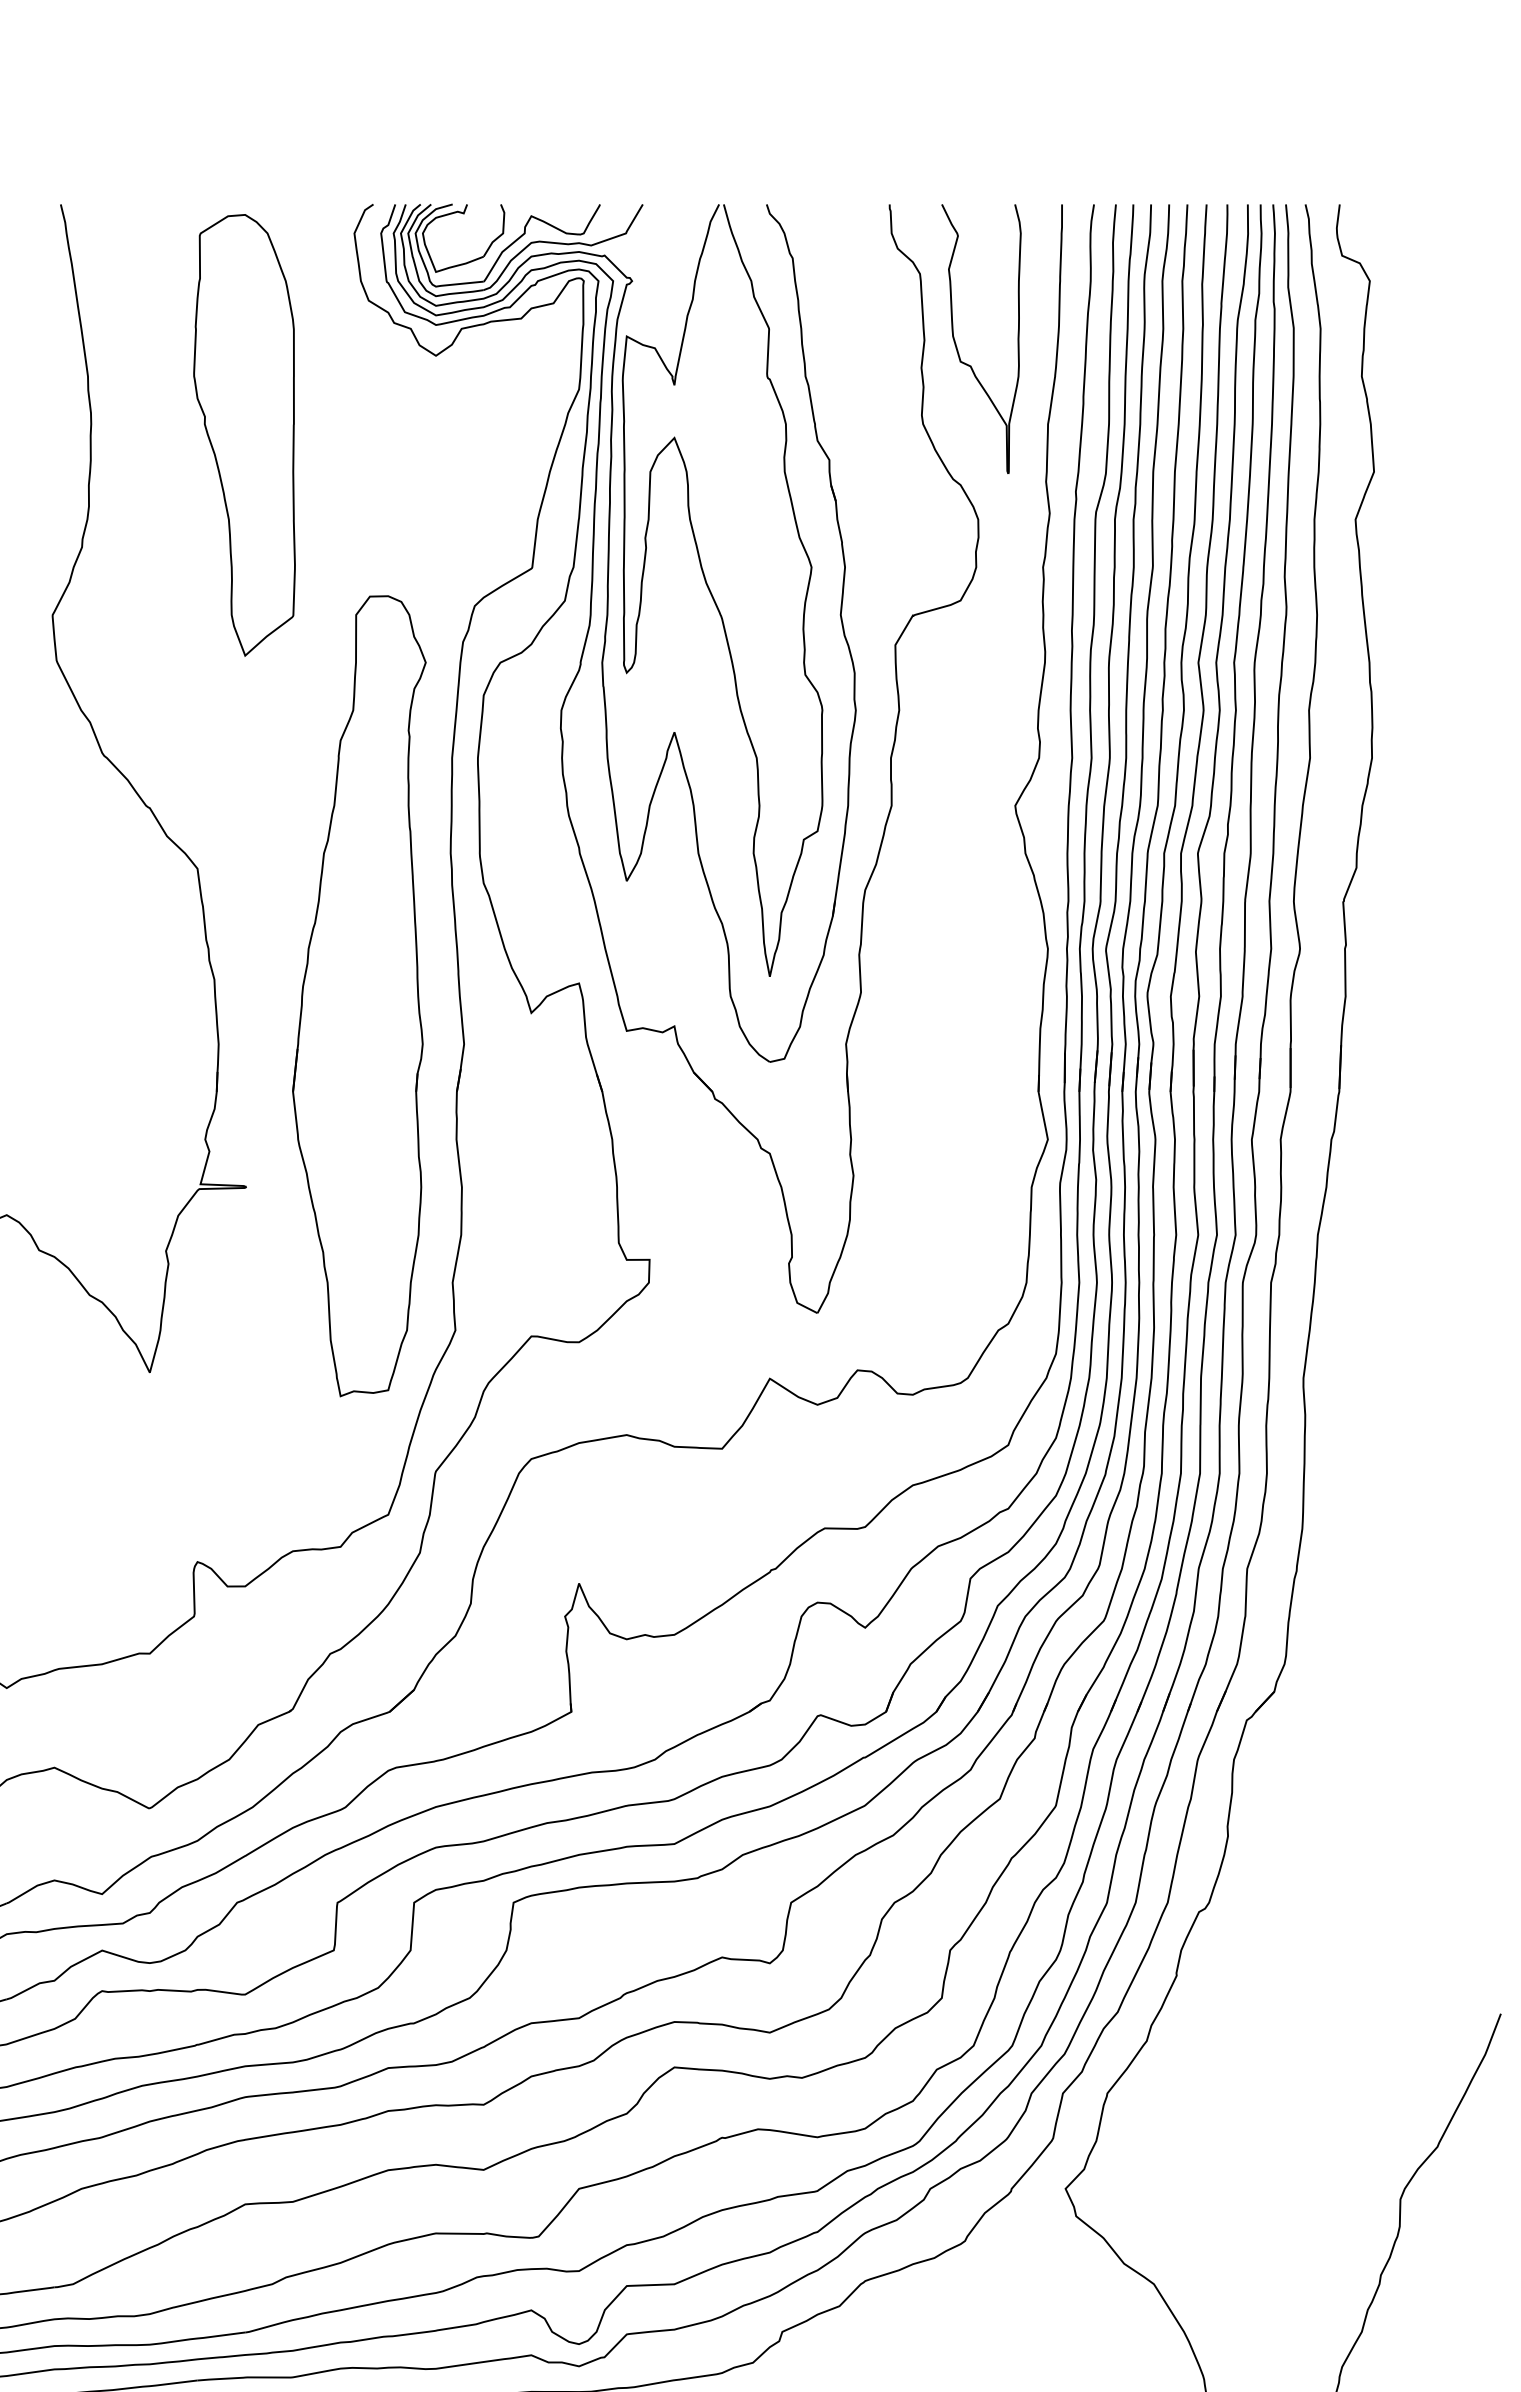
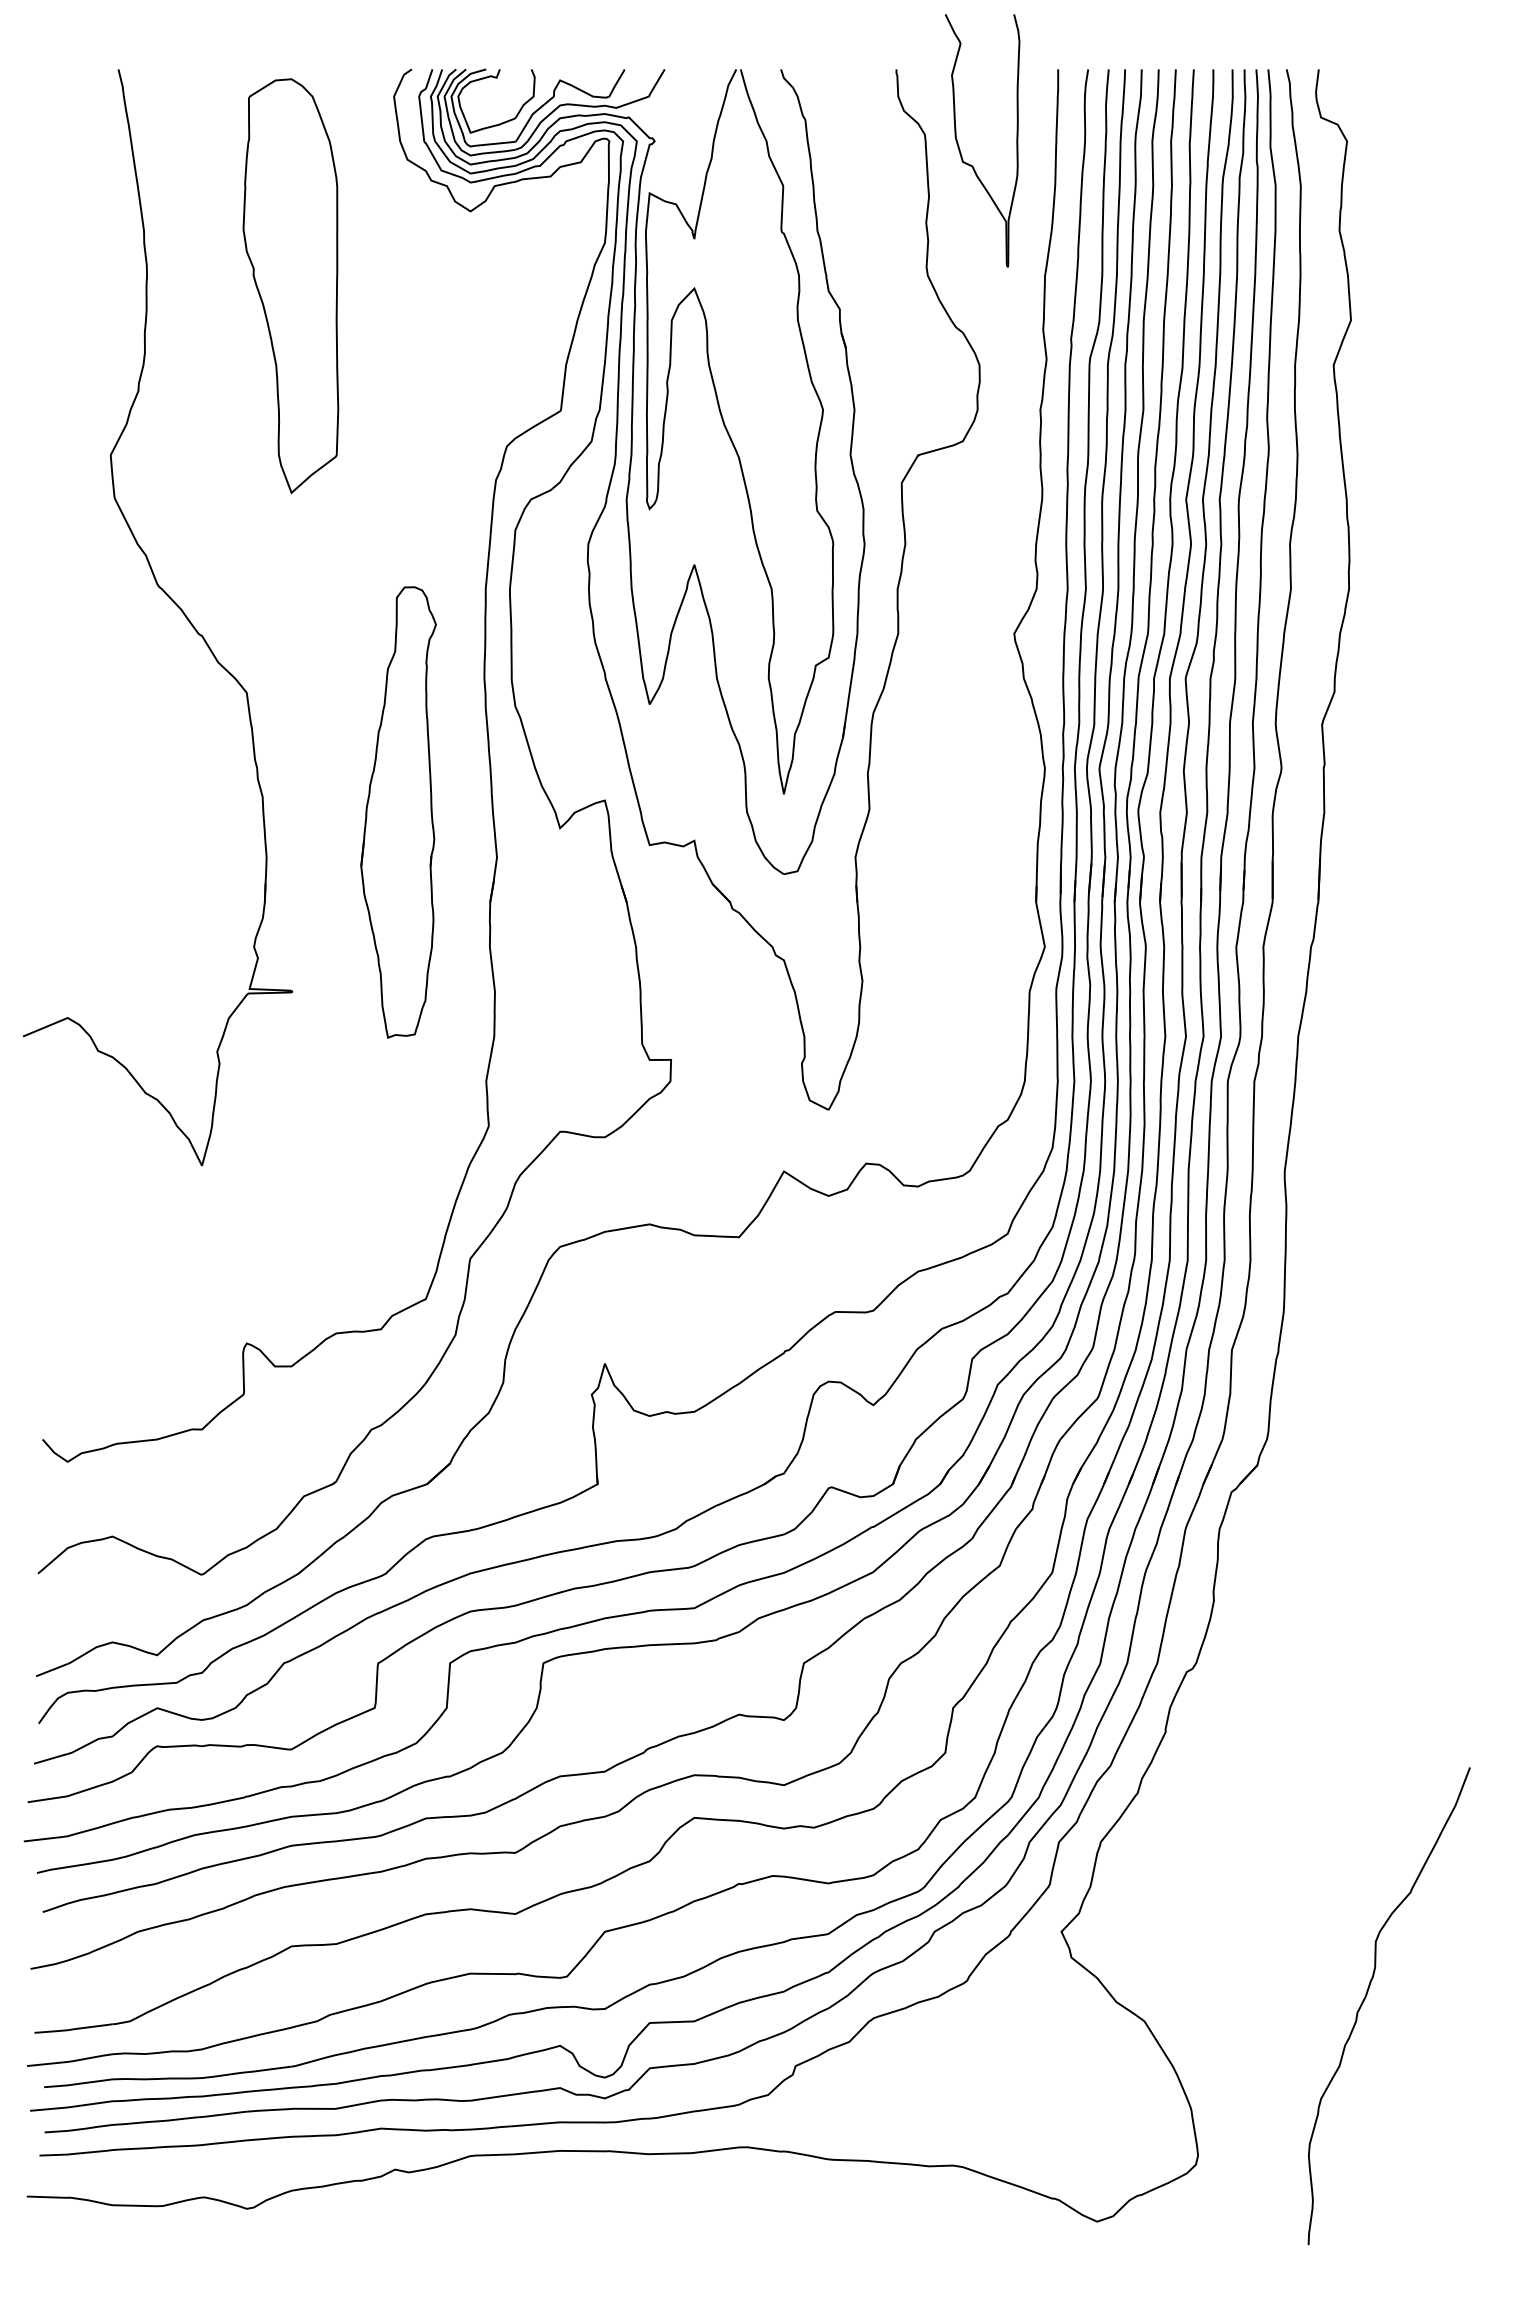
part: (956, 345) -> (959, 146), moved
part: (359, 996) -> (398, 812), size x0.6

